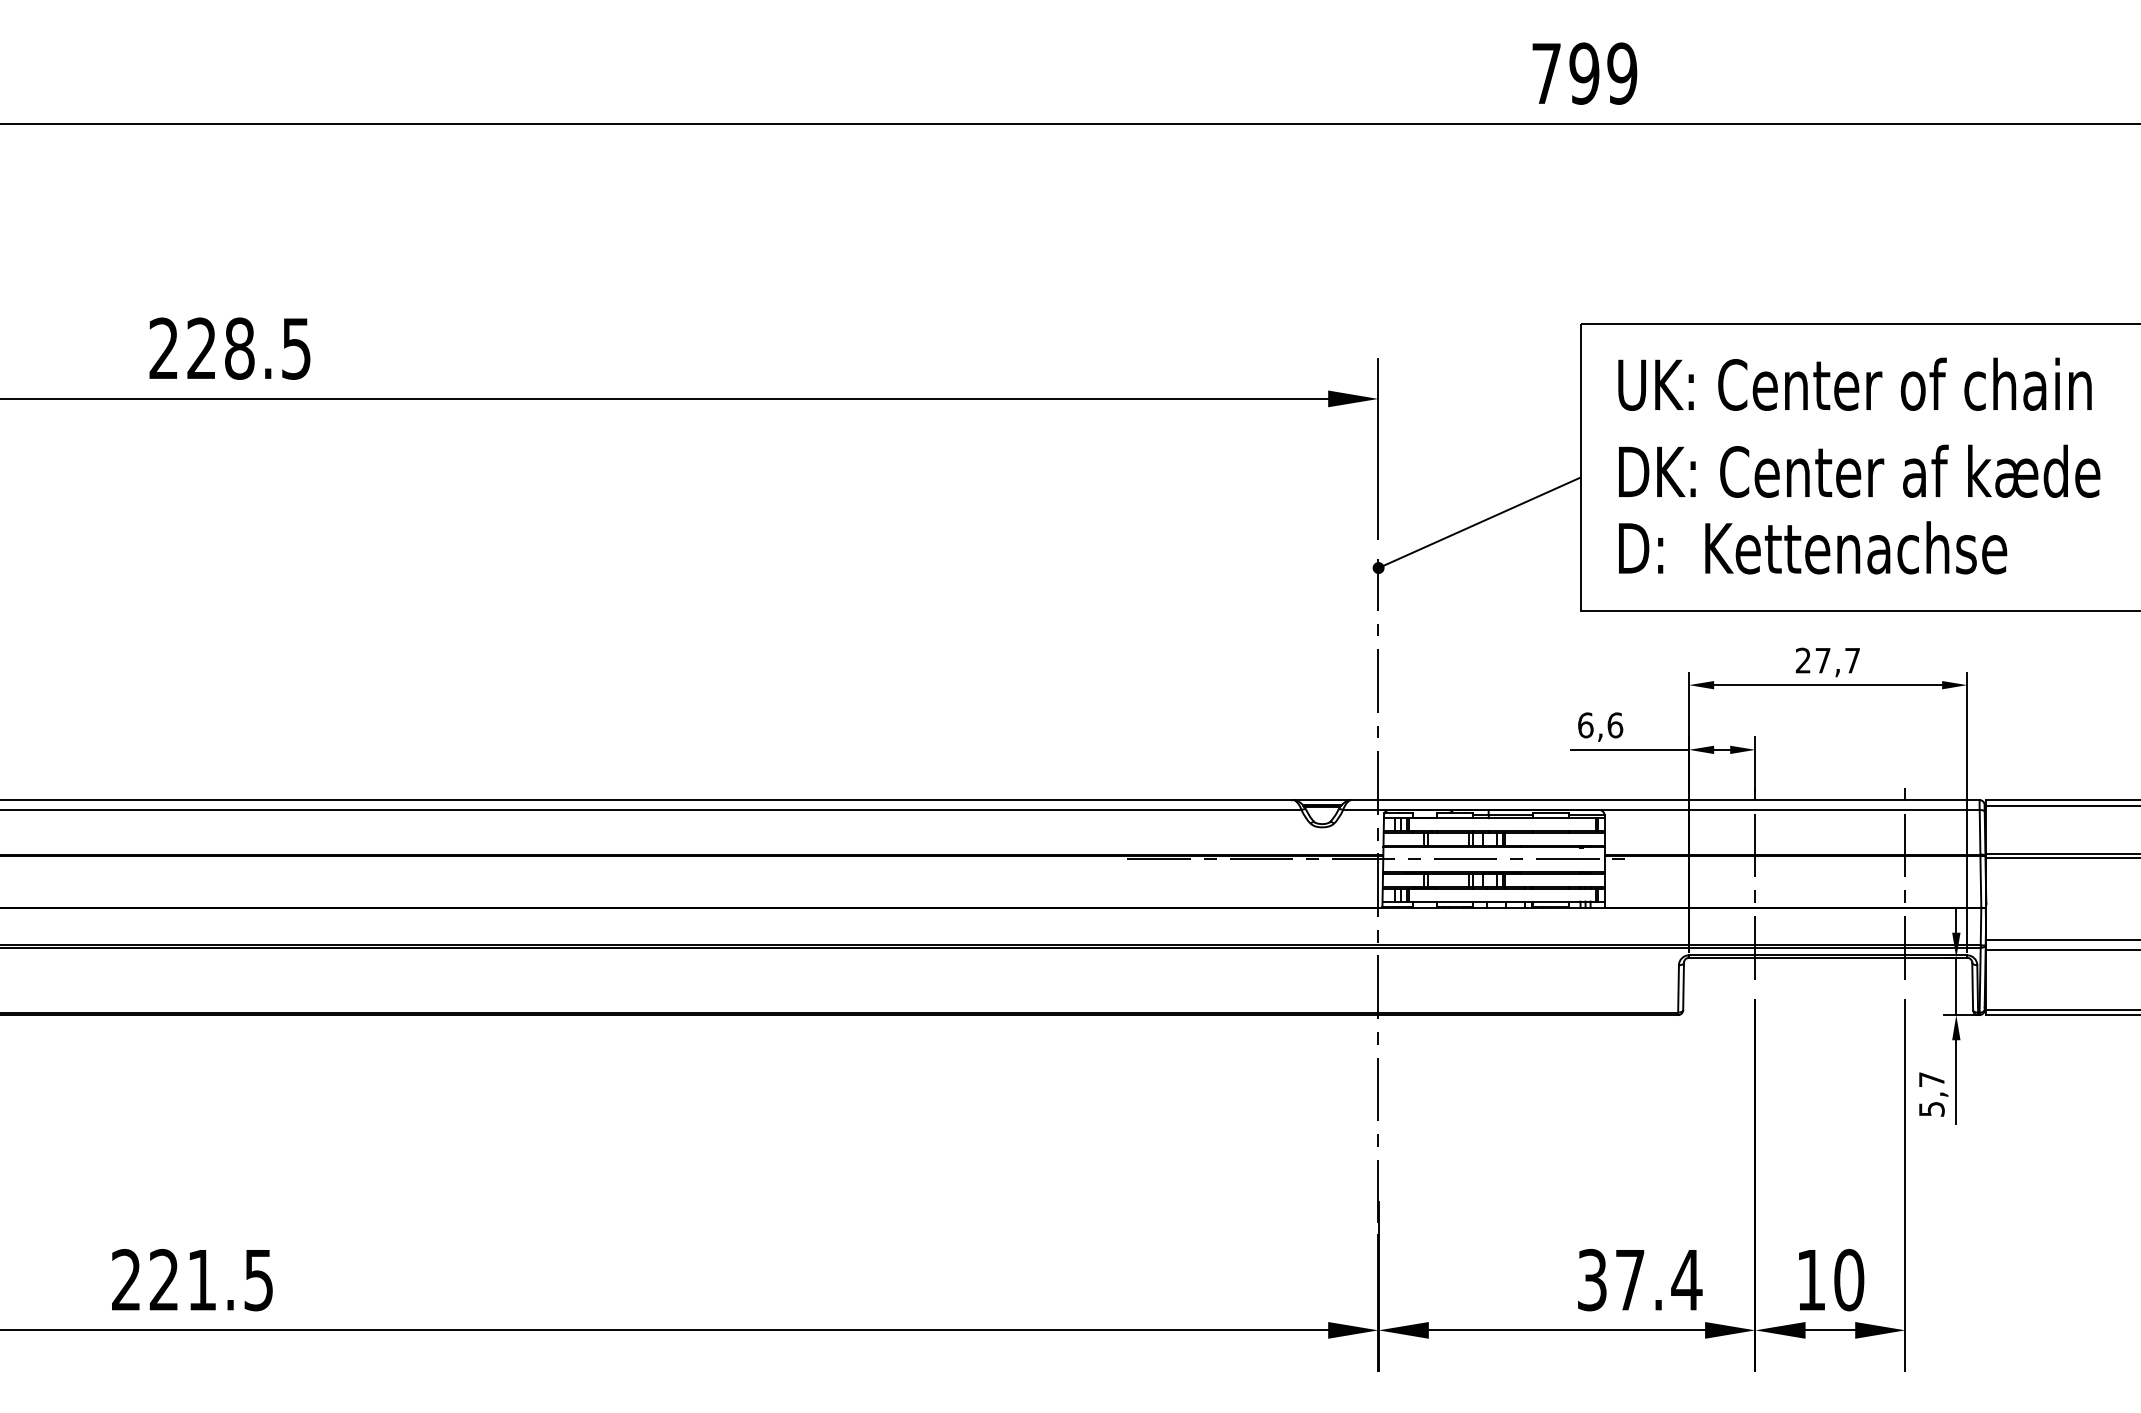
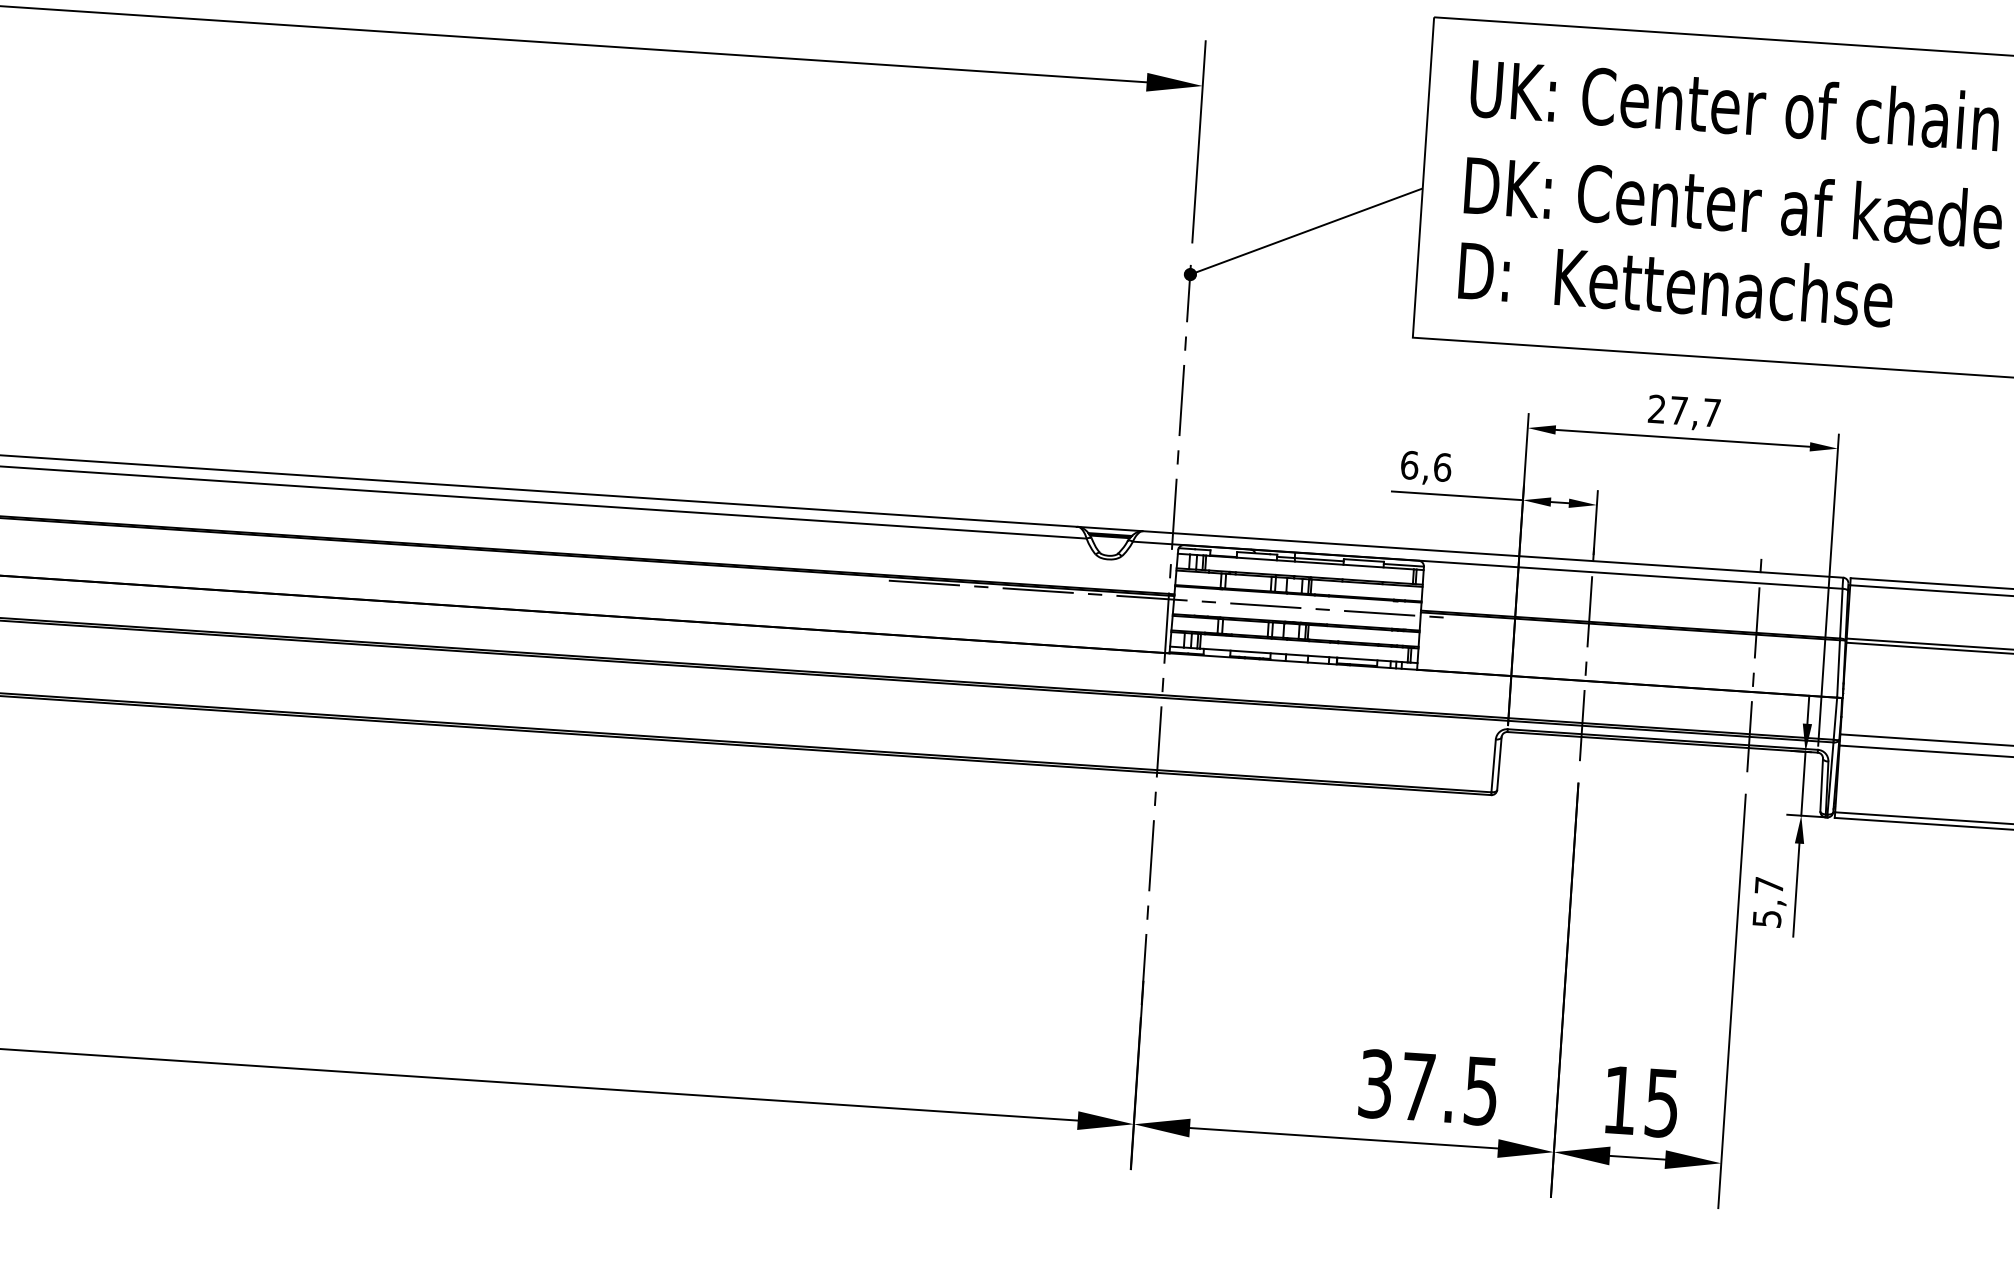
text: (1849, 1279) -> (1662, 1102), 10 -> 15
text: (1686, 1280) -> (1480, 1091), 37.4 -> 37.5

